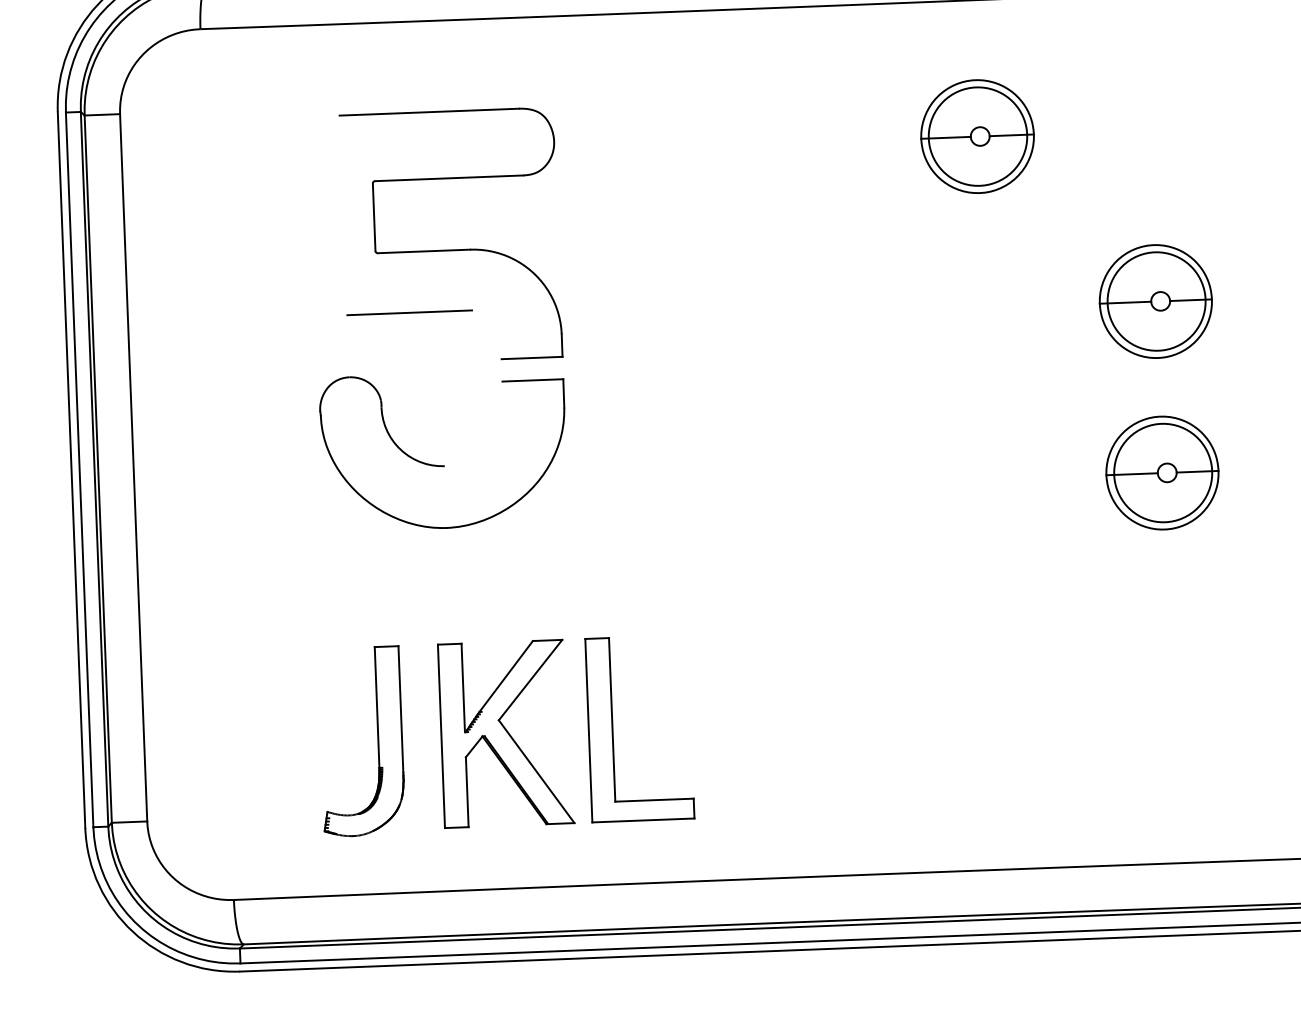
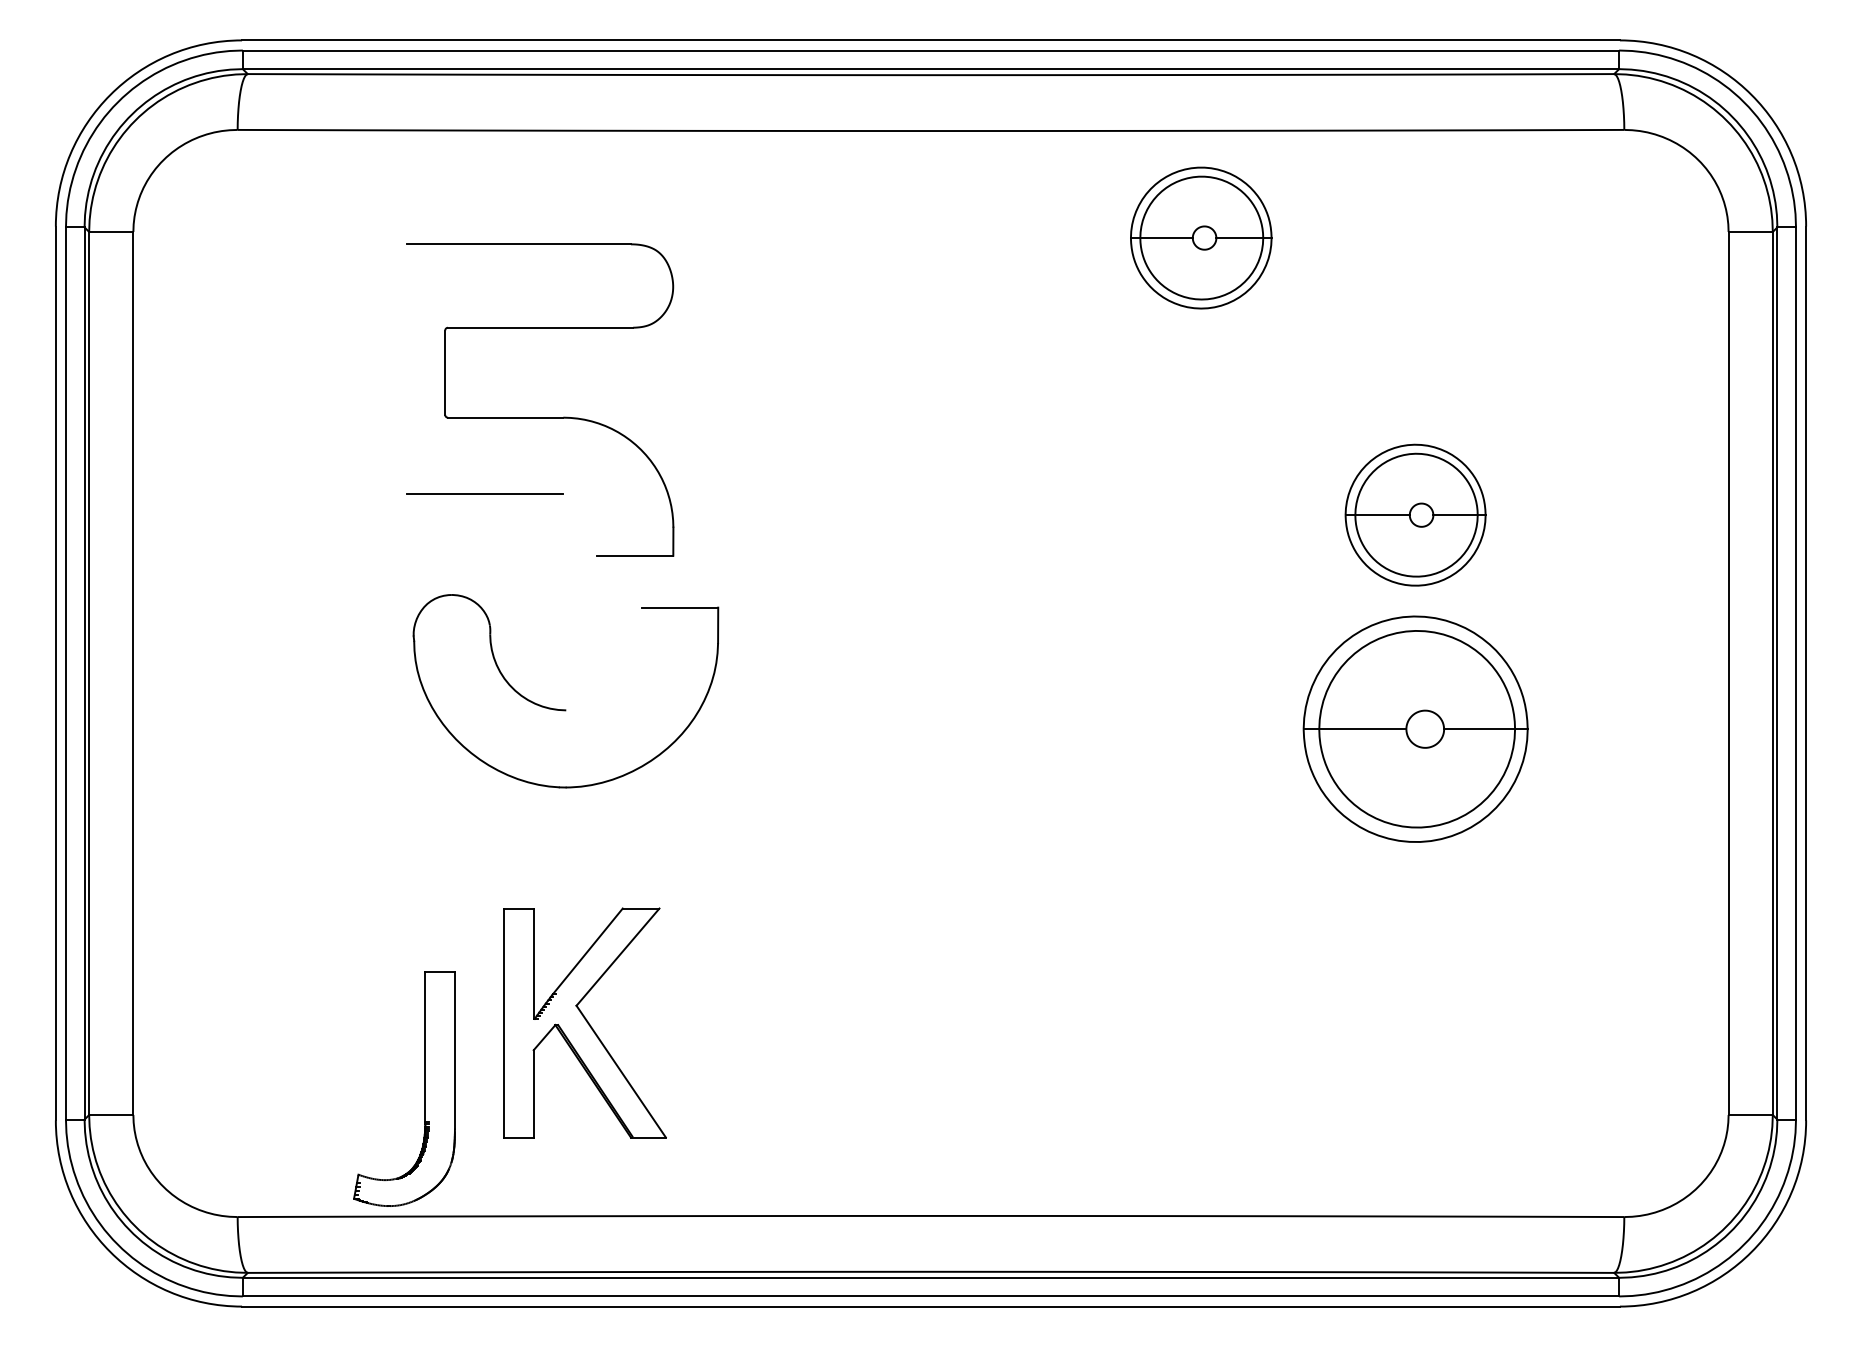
part: (977, 136) -> (1201, 237), moved
part: (444, 465) -> (565, 709), moved
part: (1162, 473) -> (1415, 729), size x1.6
part: (613, 730) -> (718, 1023), removed
part: (377, 740) -> (424, 1088), moved

